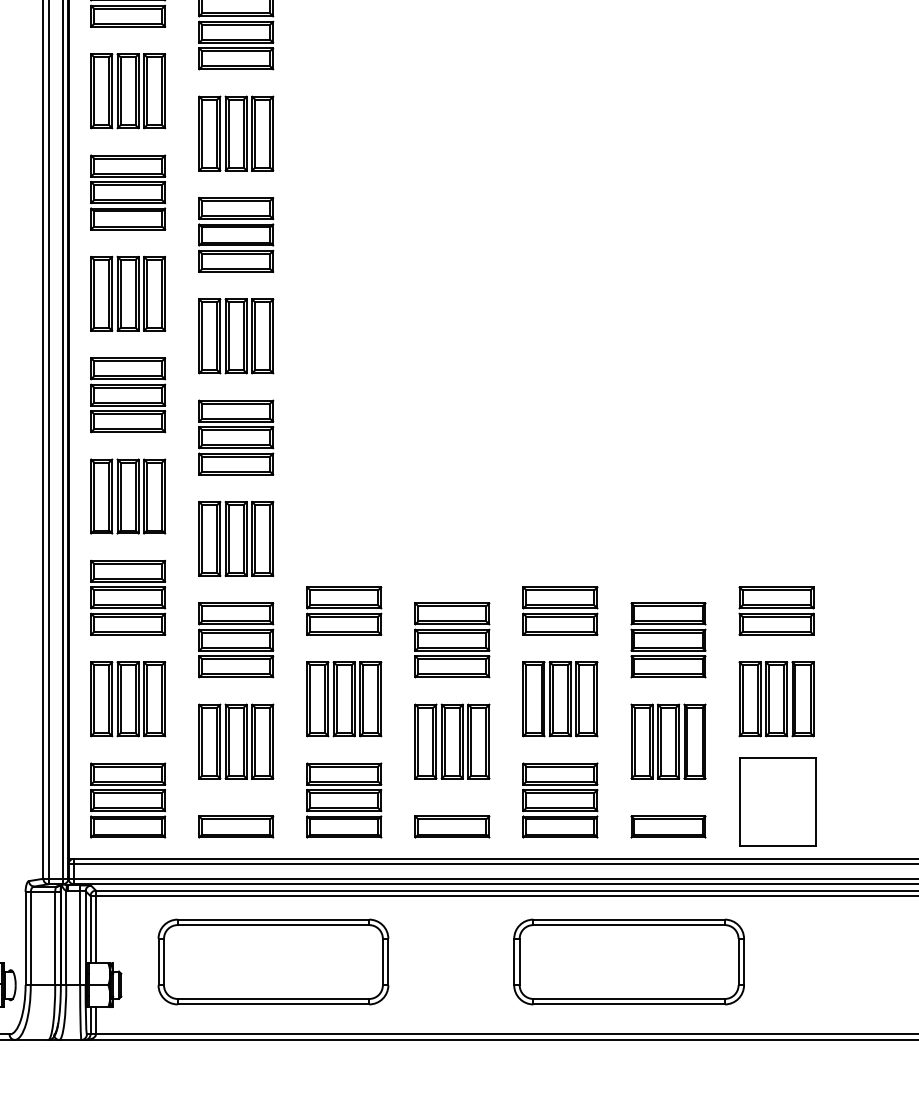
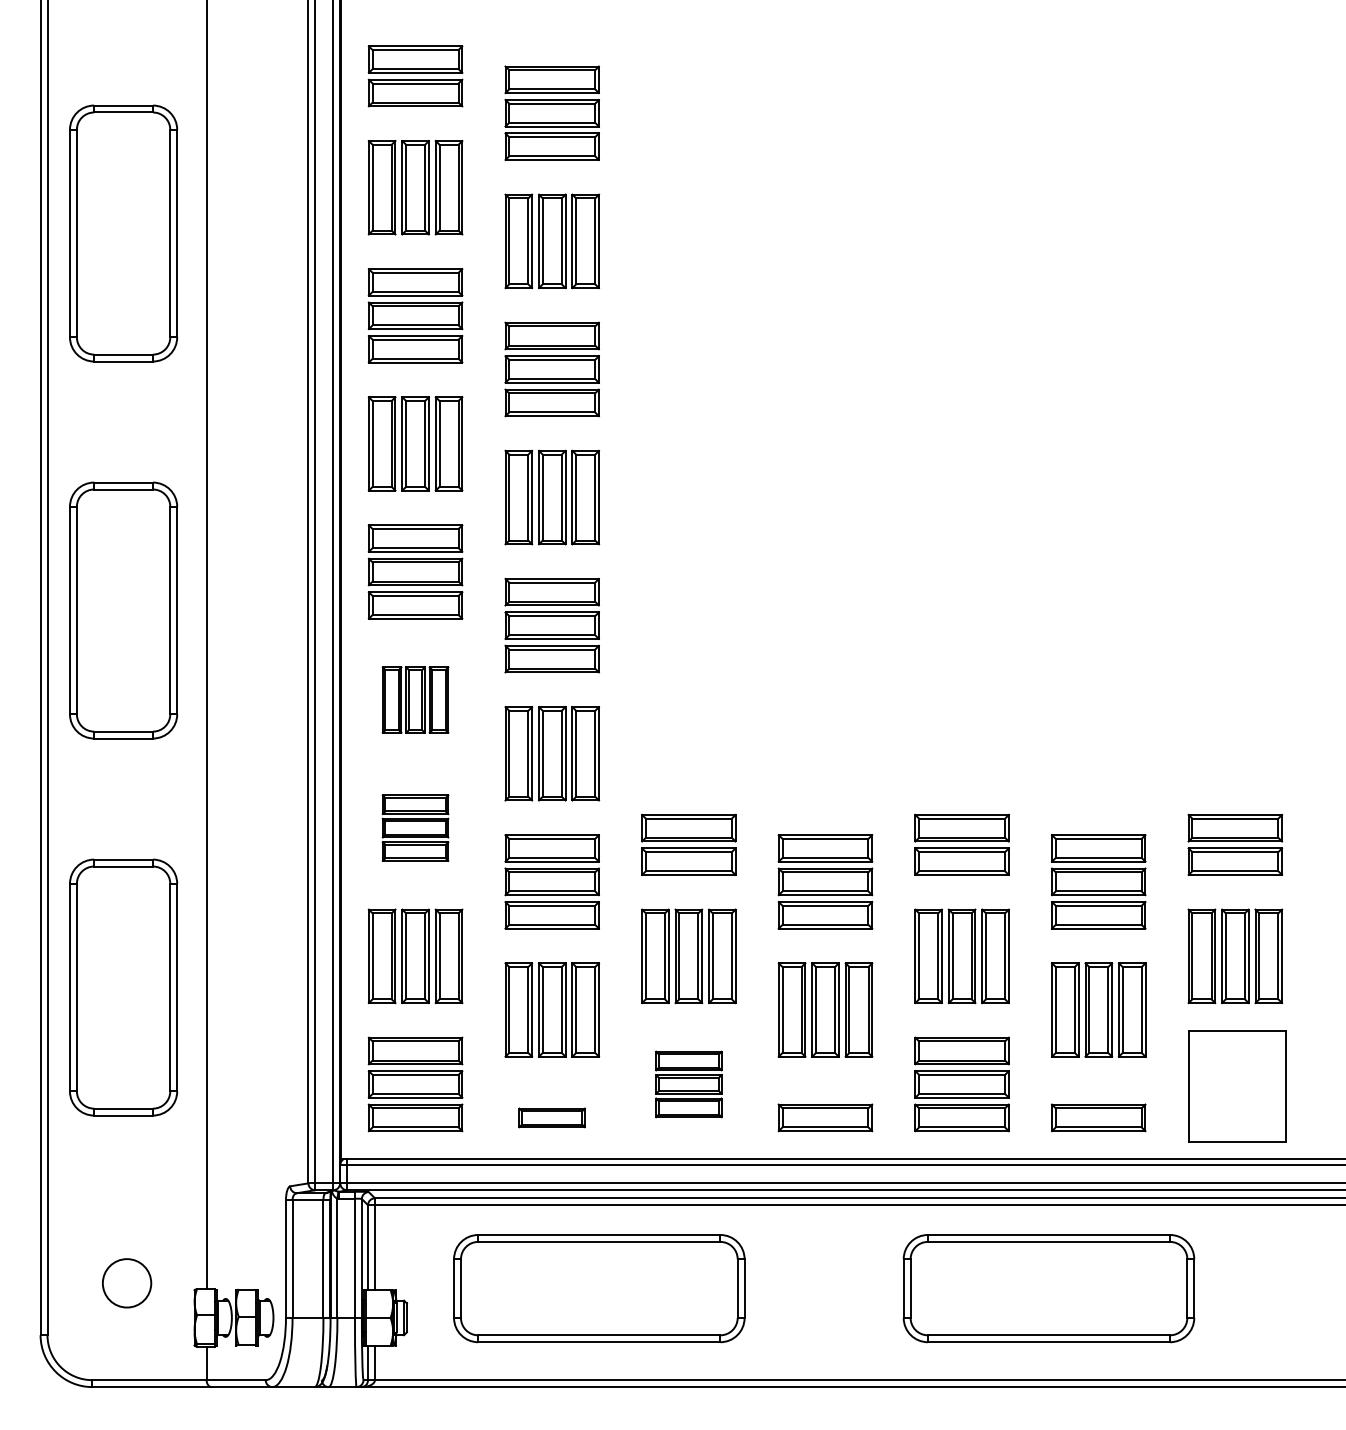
part: (128, 496) -> (415, 699), size x0.7
part: (128, 597) -> (415, 827), size x0.7
part: (343, 800) -> (688, 1084), size x0.7
part: (235, 826) -> (551, 1117), size x0.7

